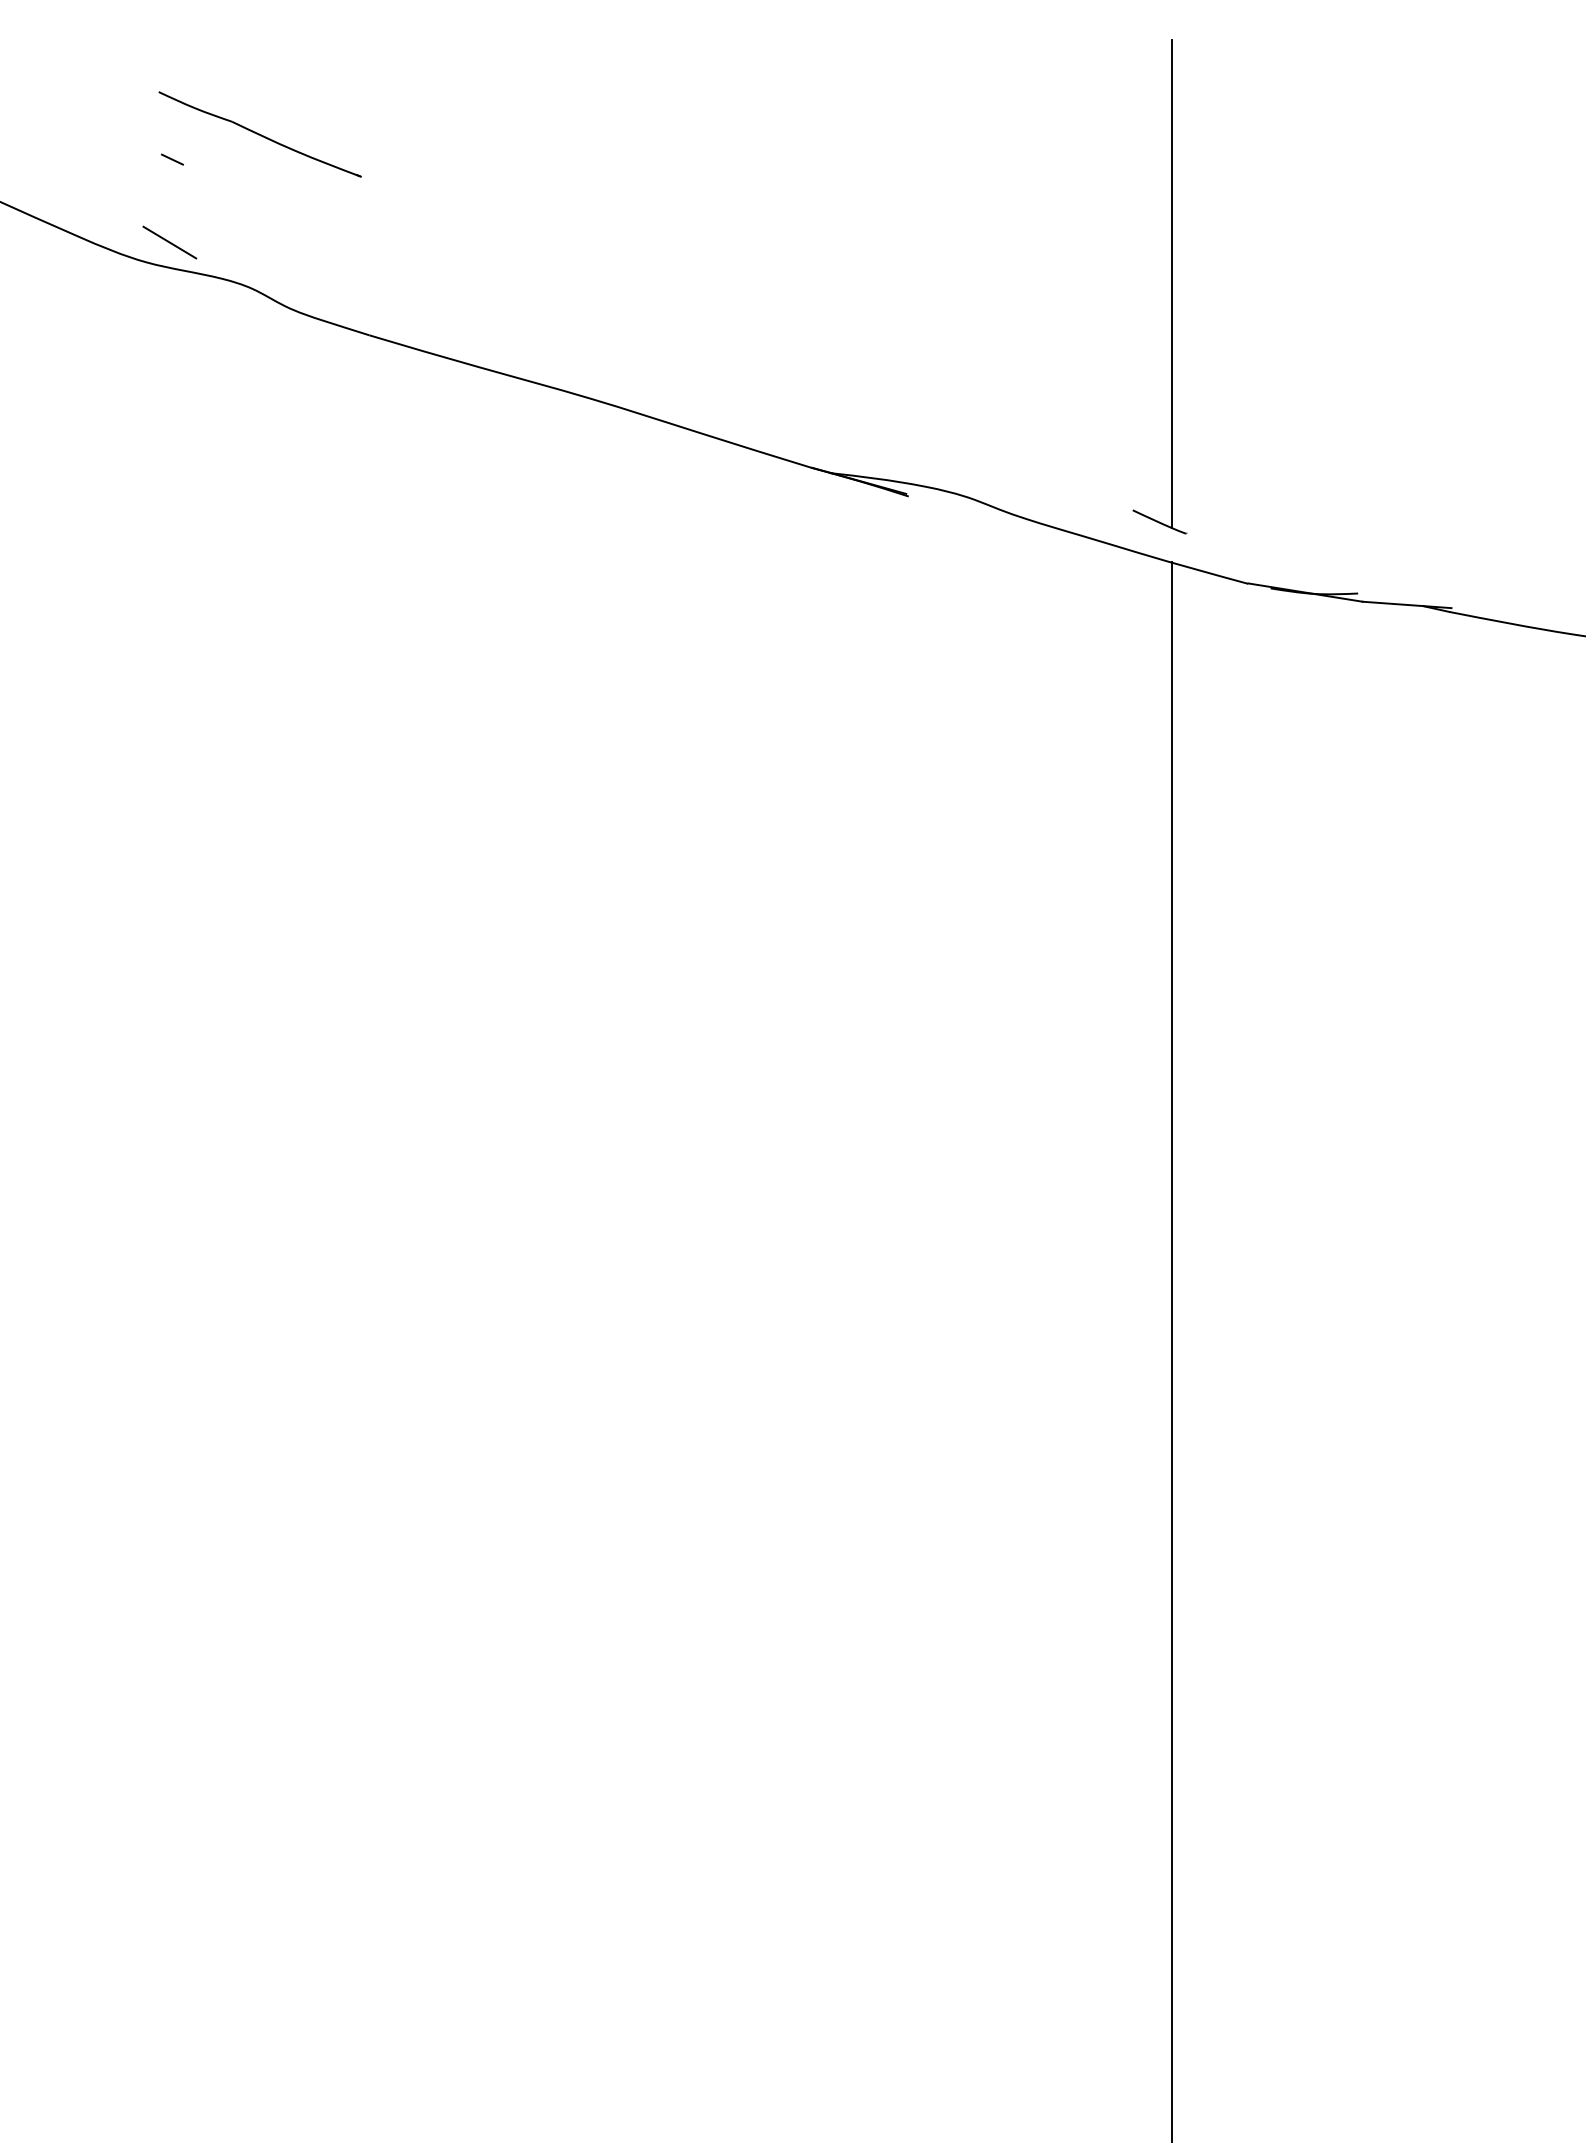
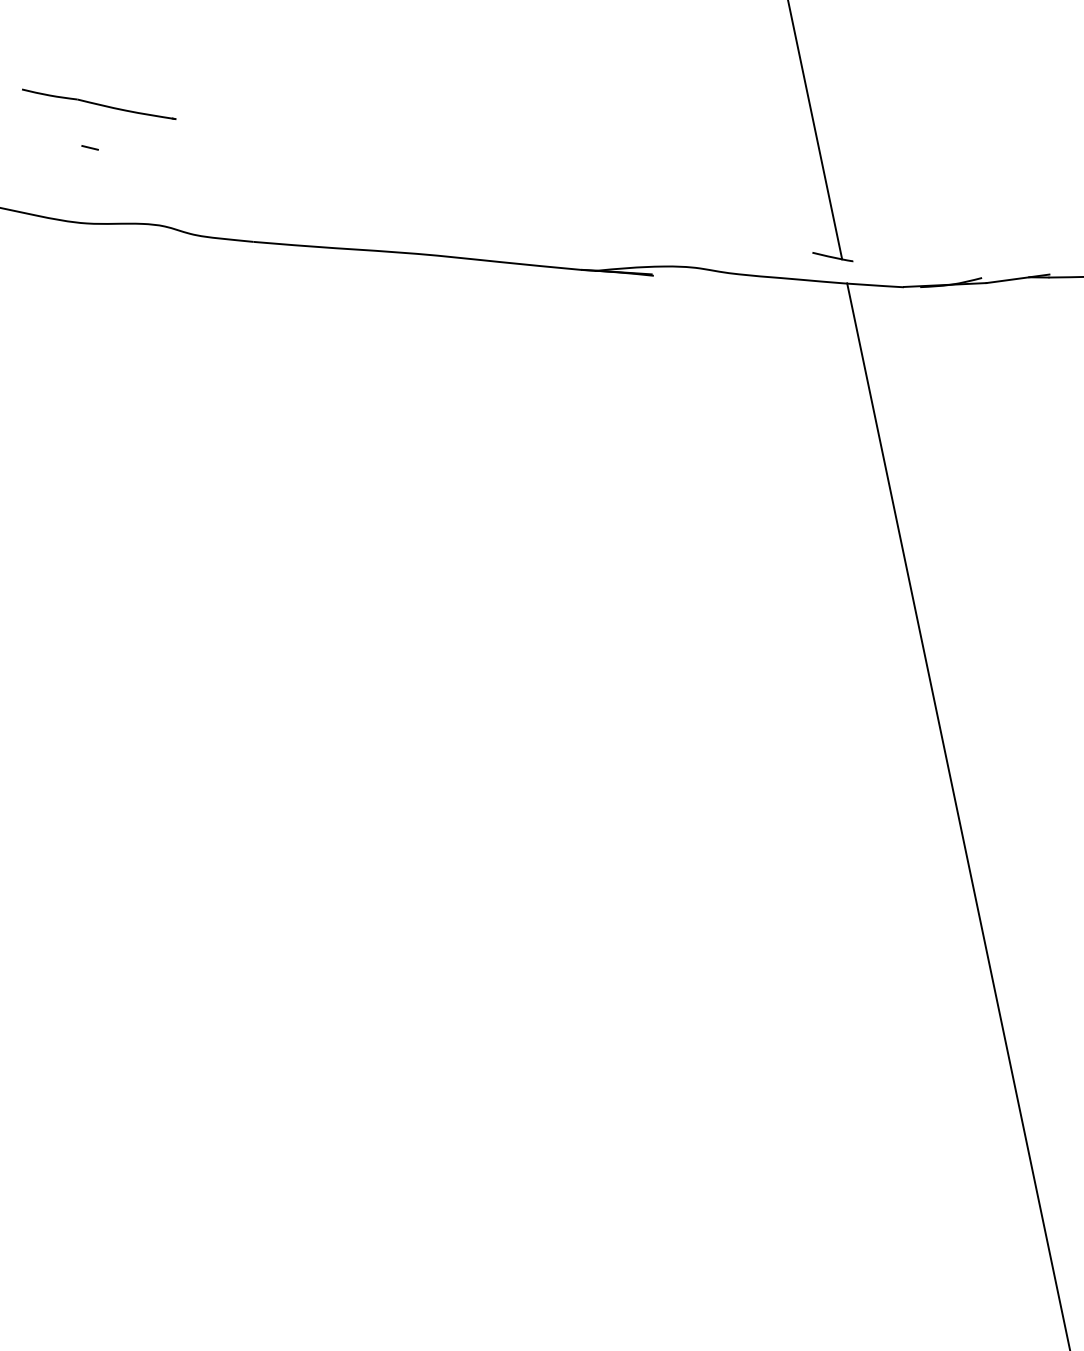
part: (259, 134) -> (98, 104), moved
line: (169, 242) -> (100, 206), removed

